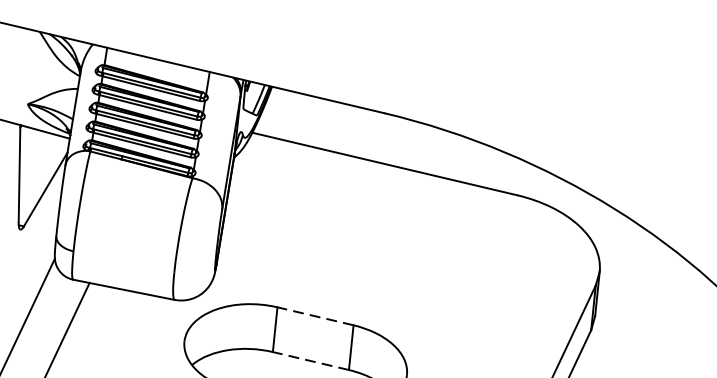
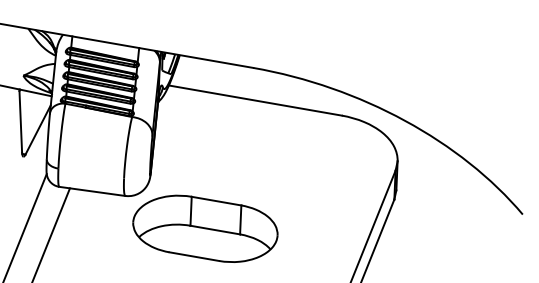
line: (315, 316) -> (216, 201), dashed -> solid
line: (309, 360) -> (214, 229), dashed -> solid

